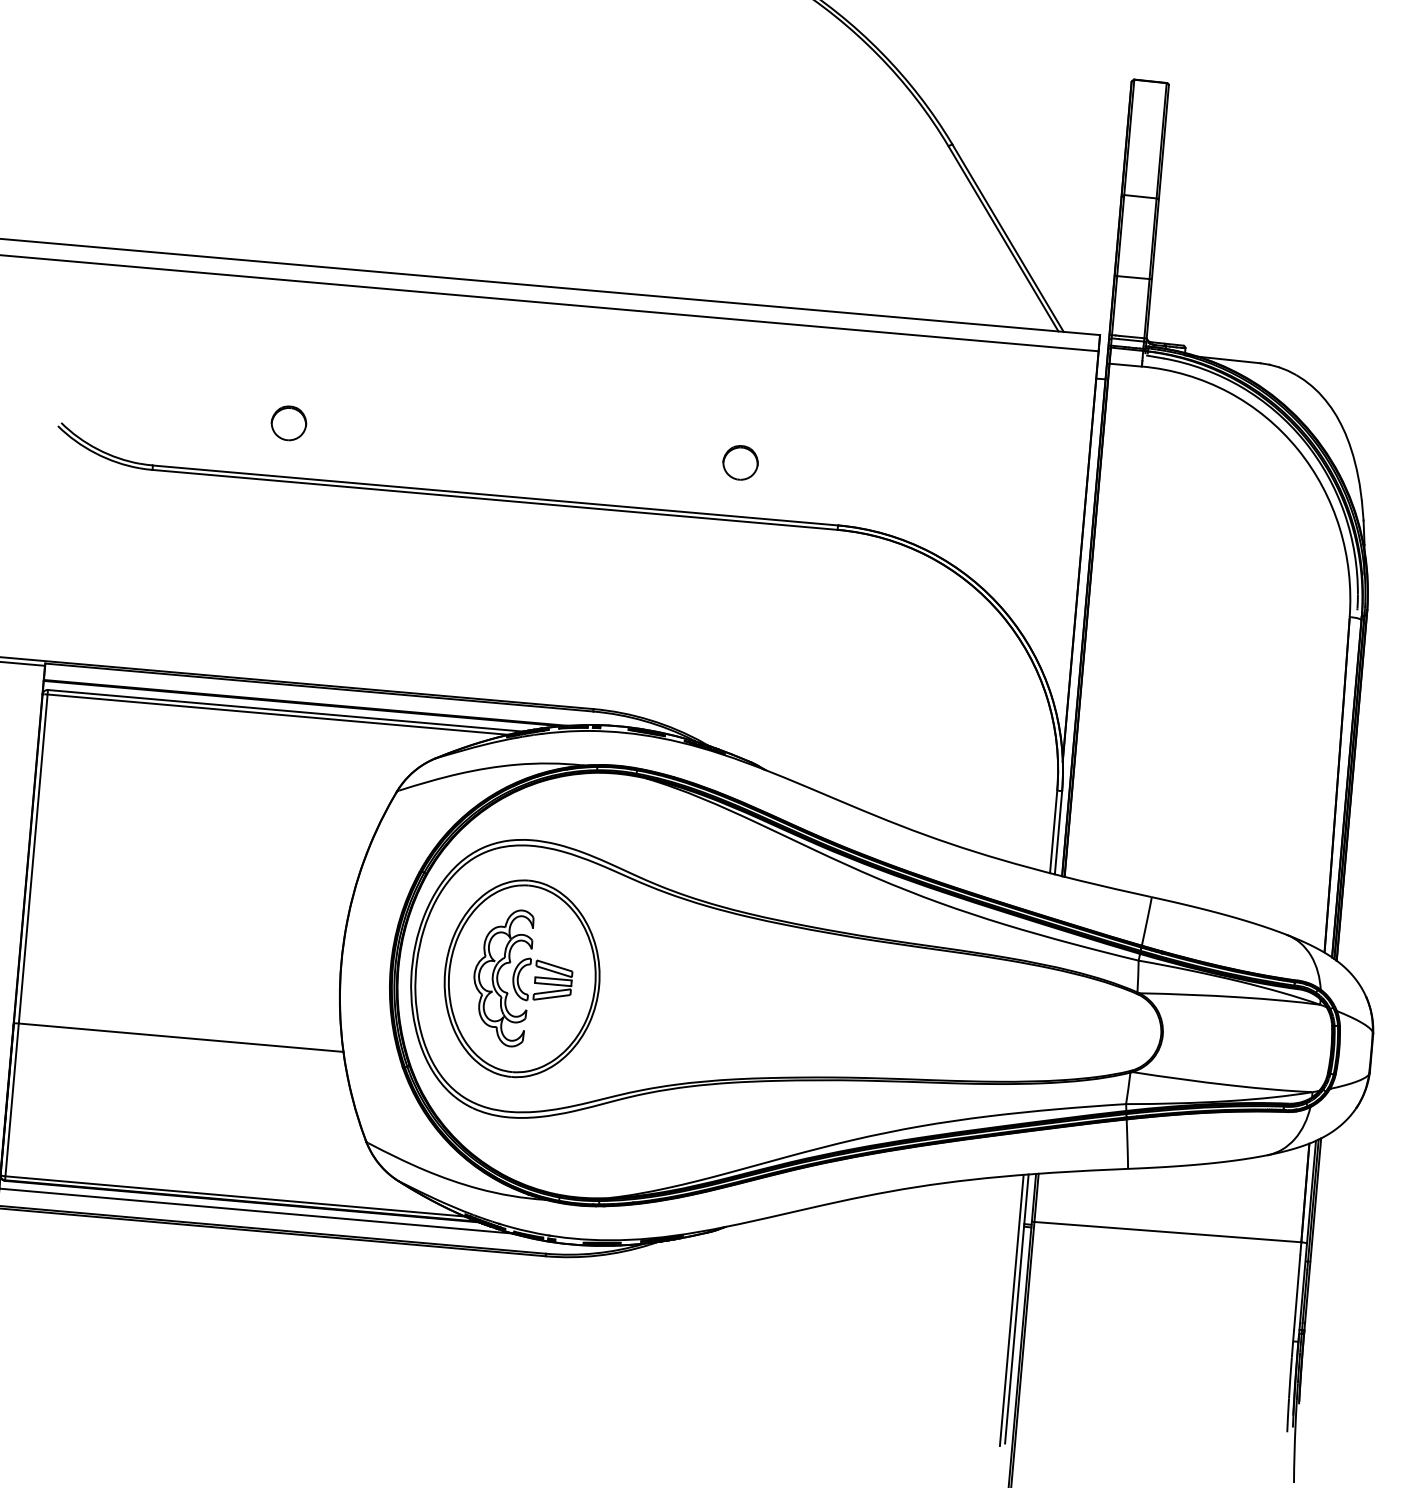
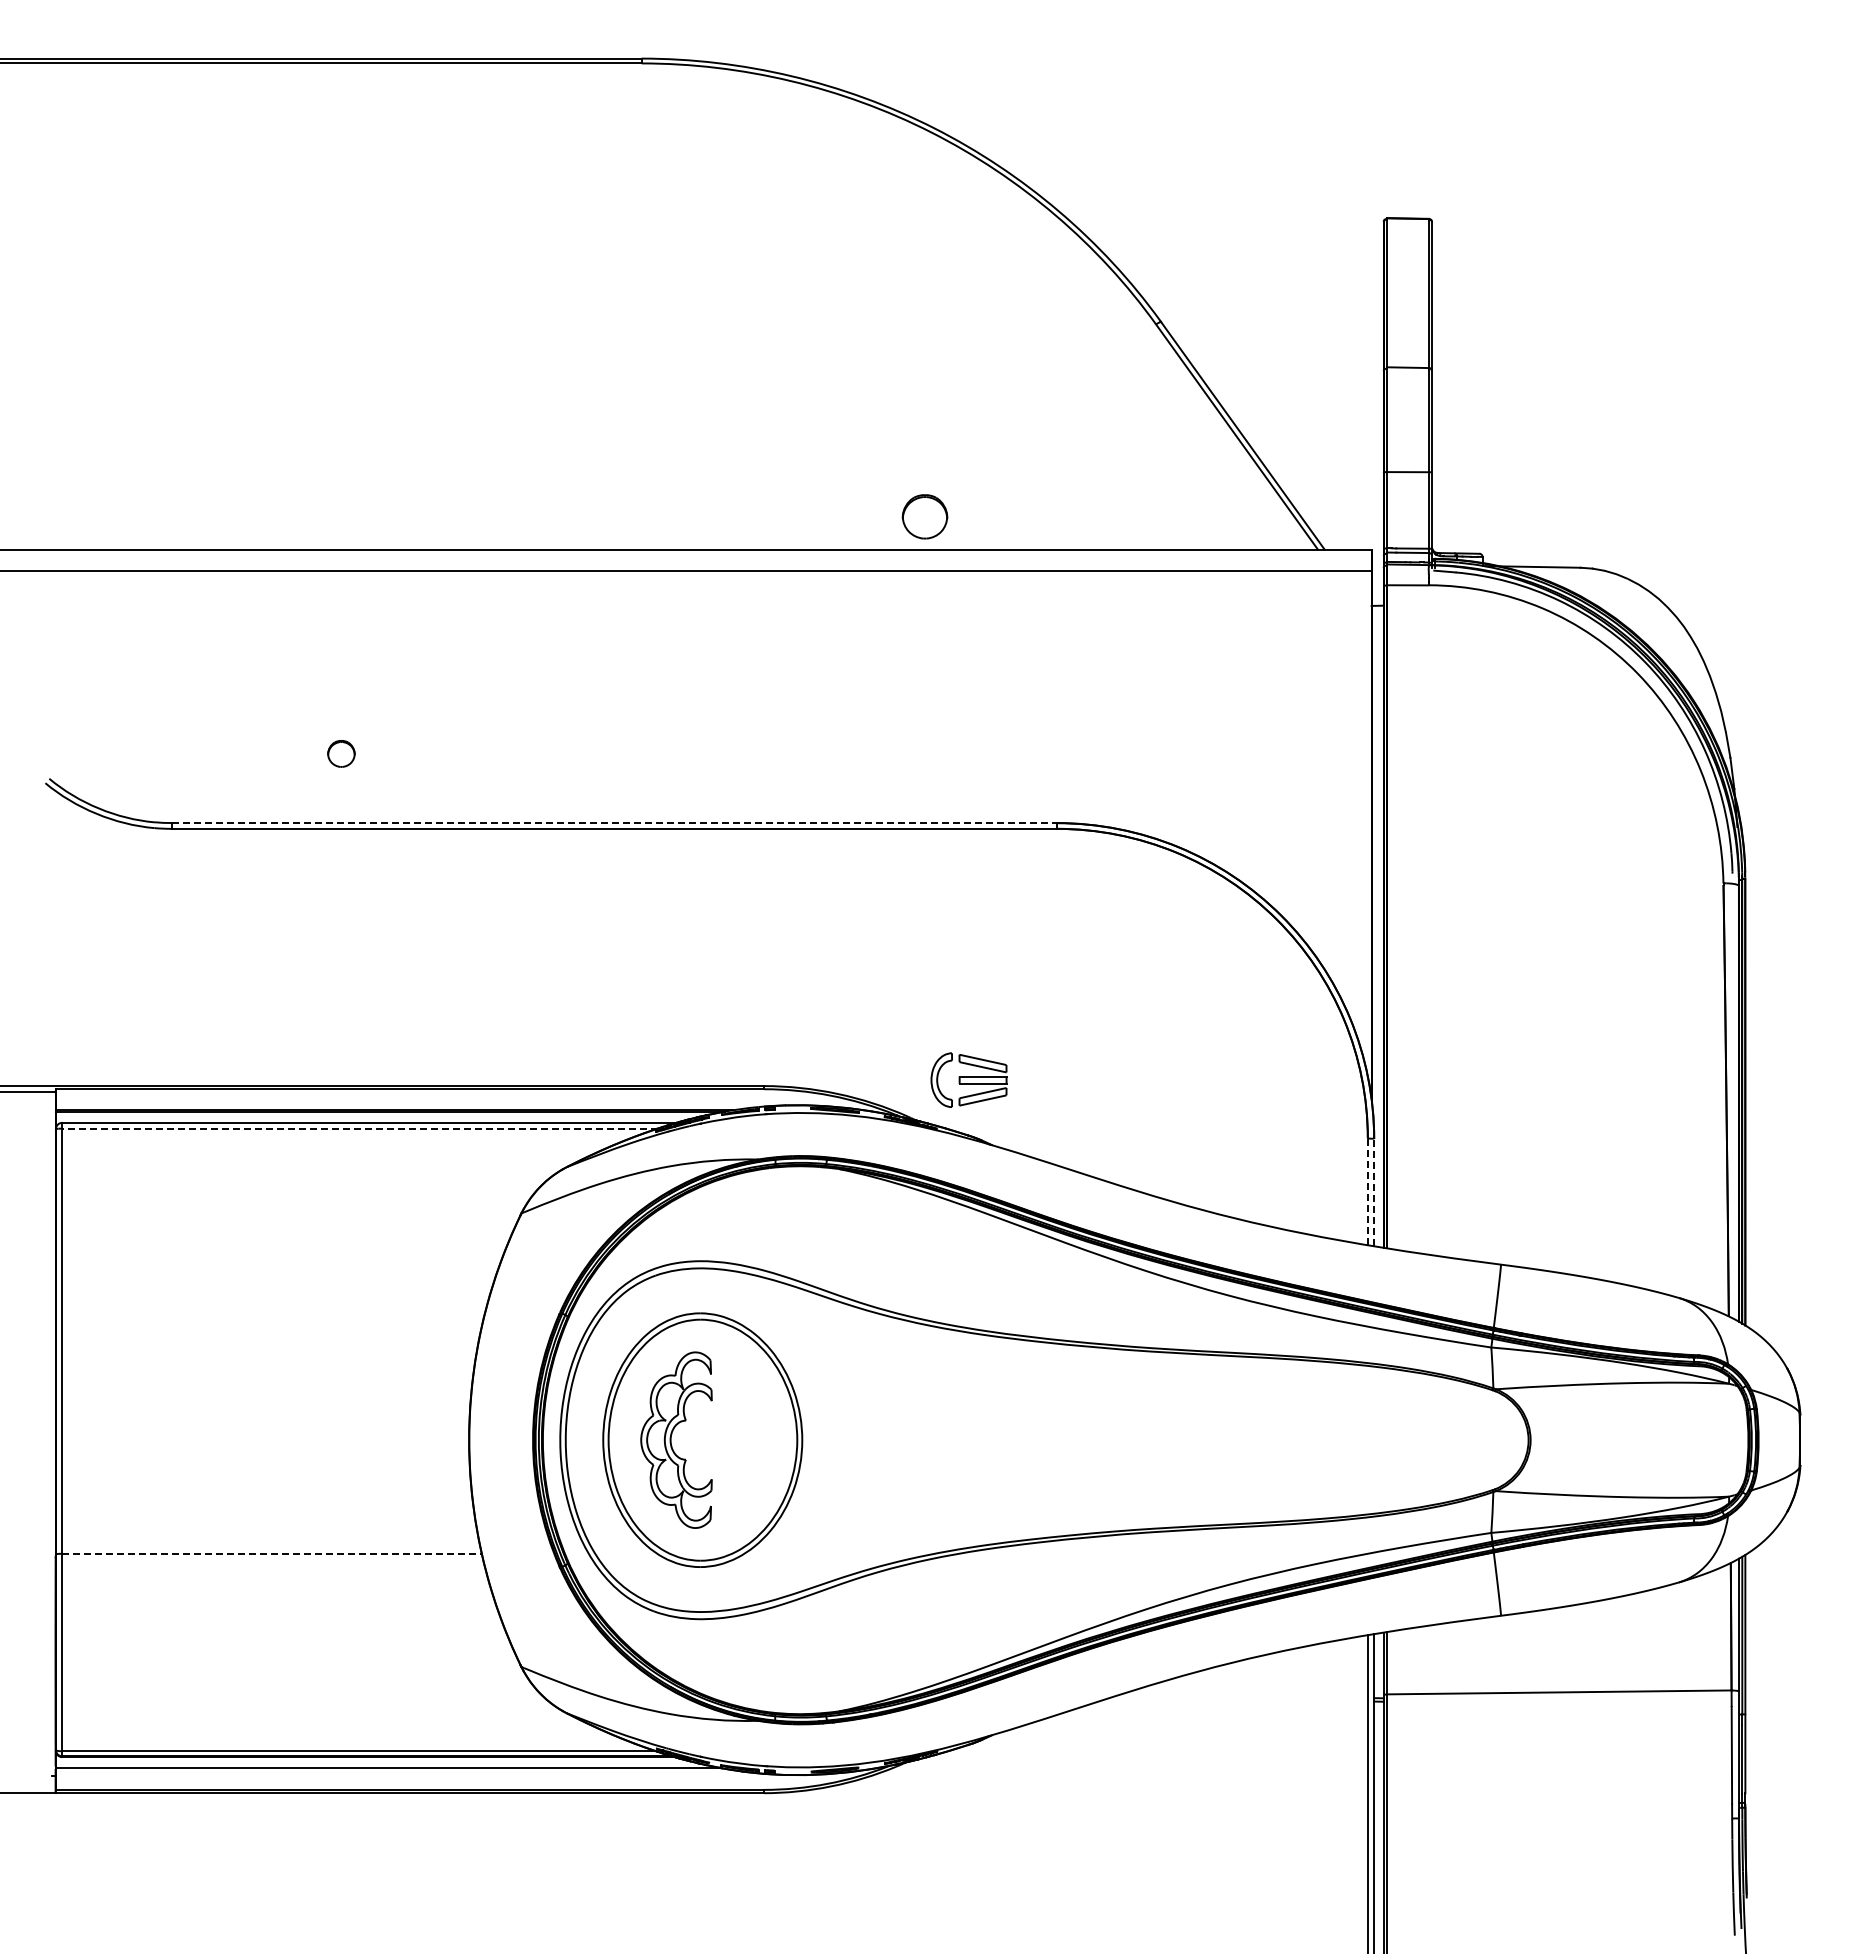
part: (289, 423) -> (341, 753), size x0.6
part: (740, 462) -> (924, 516), moved
line: (495, 495) -> (614, 823), solid -> dashed
line: (277, 714) -> (359, 1128), solid -> dashed
line: (1053, 831) -> (1367, 1191), solid -> dashed
line: (1058, 832) -> (1374, 1192), solid -> dashed
part: (542, 980) -> (968, 1079), moved
line: (181, 1037) -> (272, 1553), solid -> dashed

